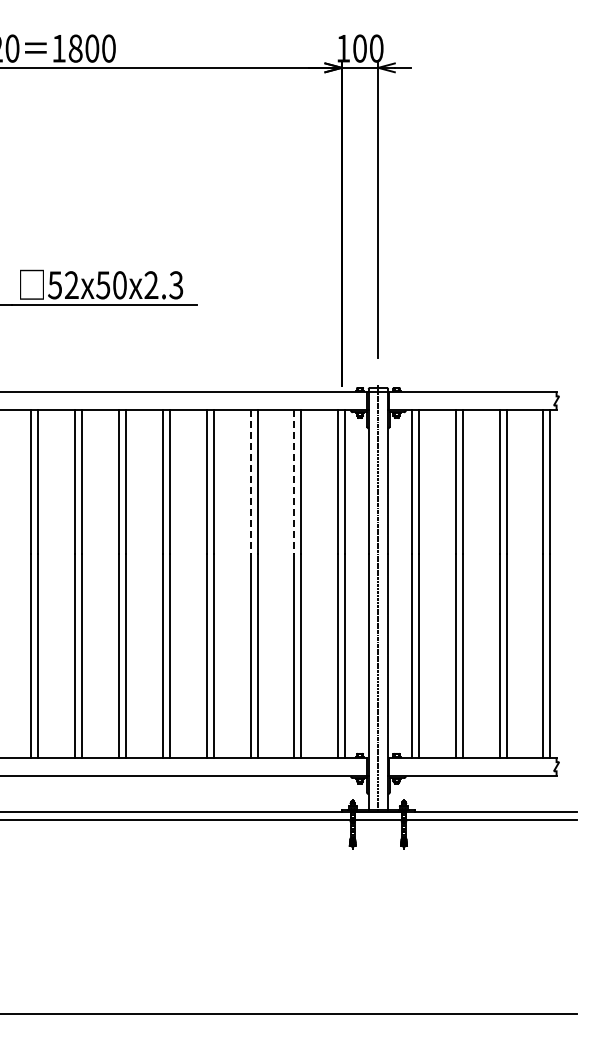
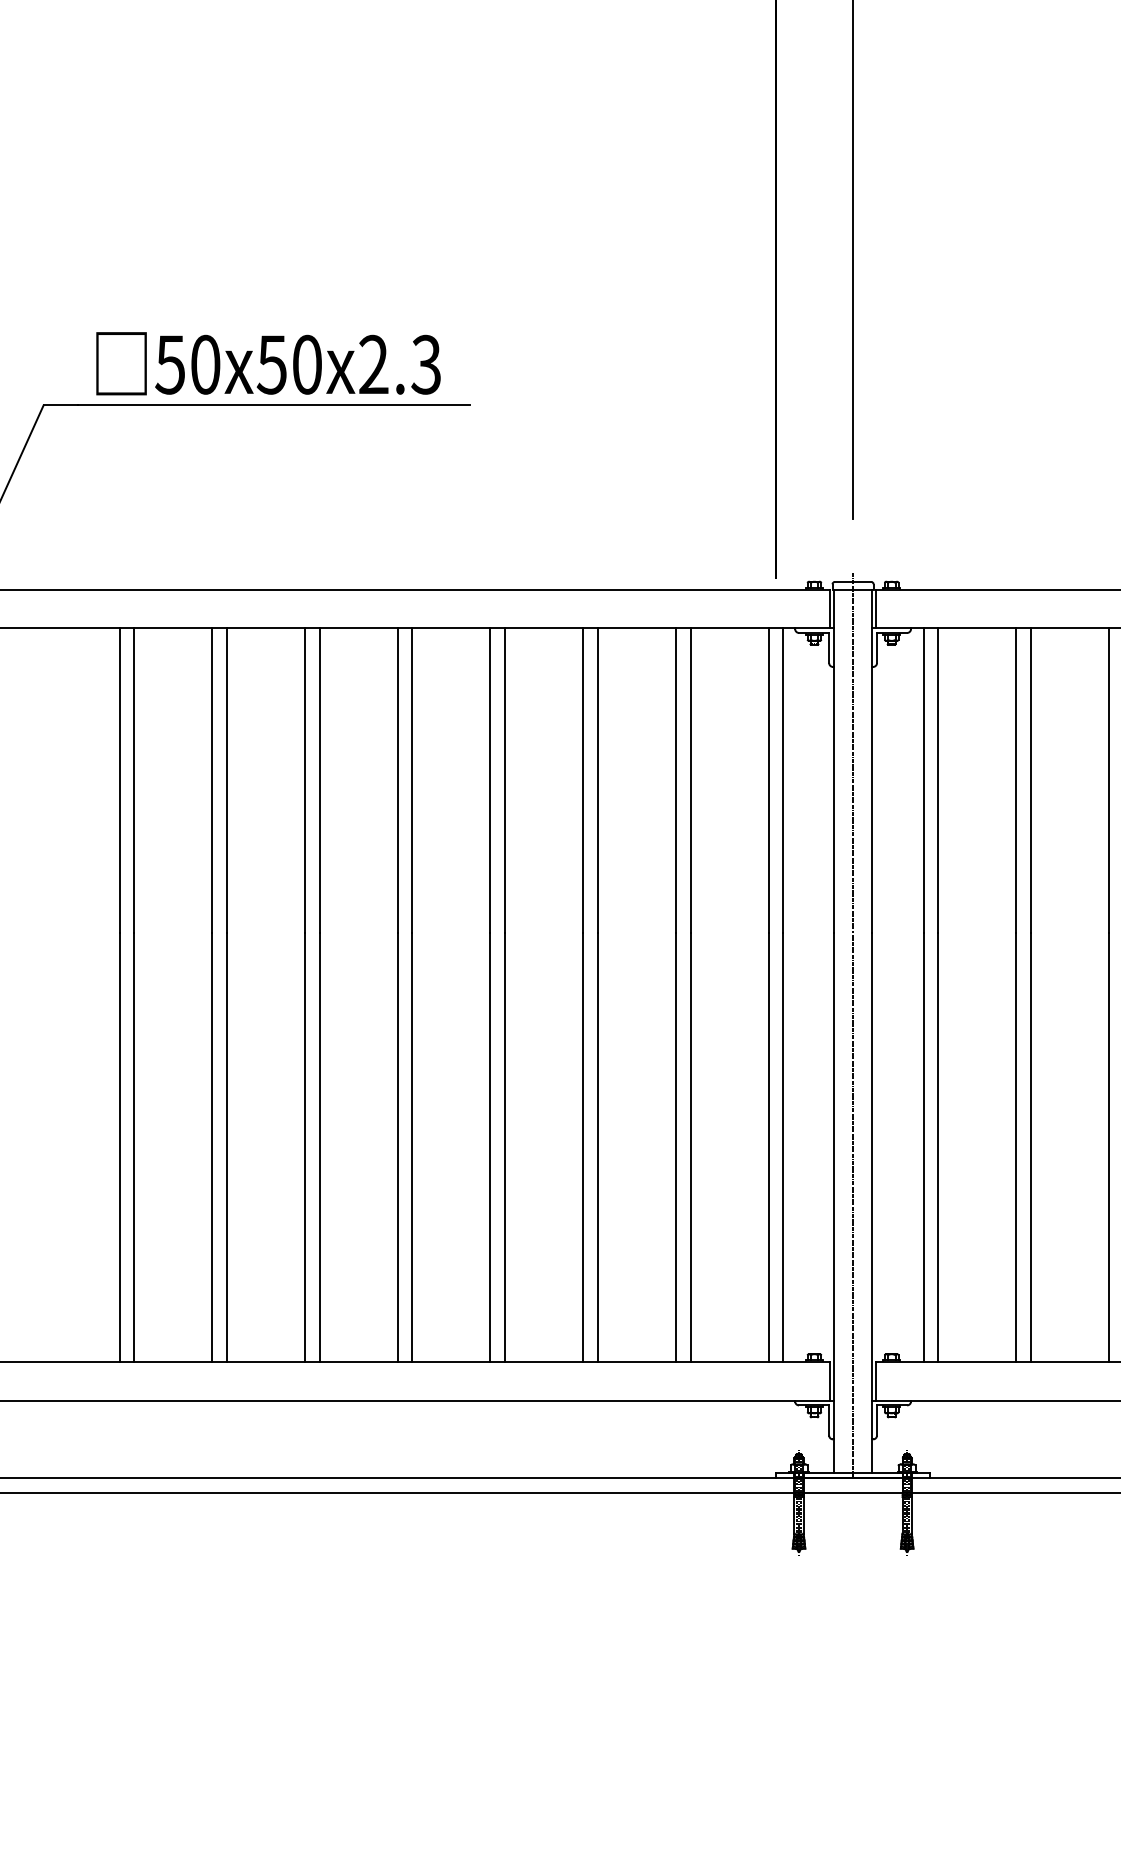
text: (71, 285) -> (204, 365), 52x50x2.3 -> 50x50x2.3
line: (250, 482) -> (582, 781), dashed -> solid
line: (294, 482) -> (675, 781), dashed -> solid

